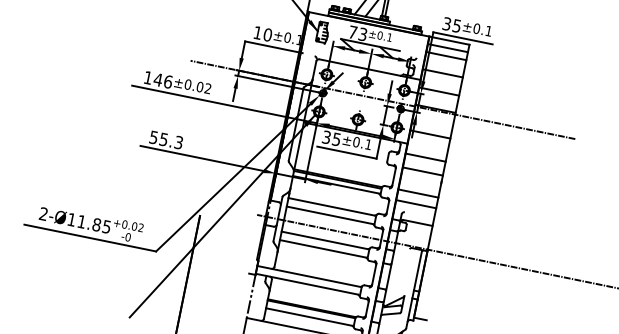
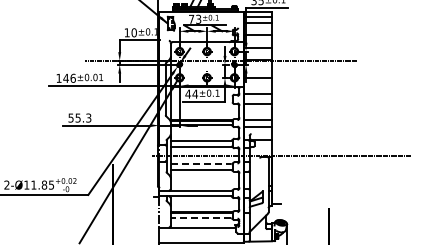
text: (207, 87) -> (100, 76), ±0.02 -> ±0.01
text: (331, 137) -> (191, 93), 35 -> 44
line: (325, 240) -> (201, 164), solid -> dashed
line: (308, 317) -> (200, 218), solid -> dashed

